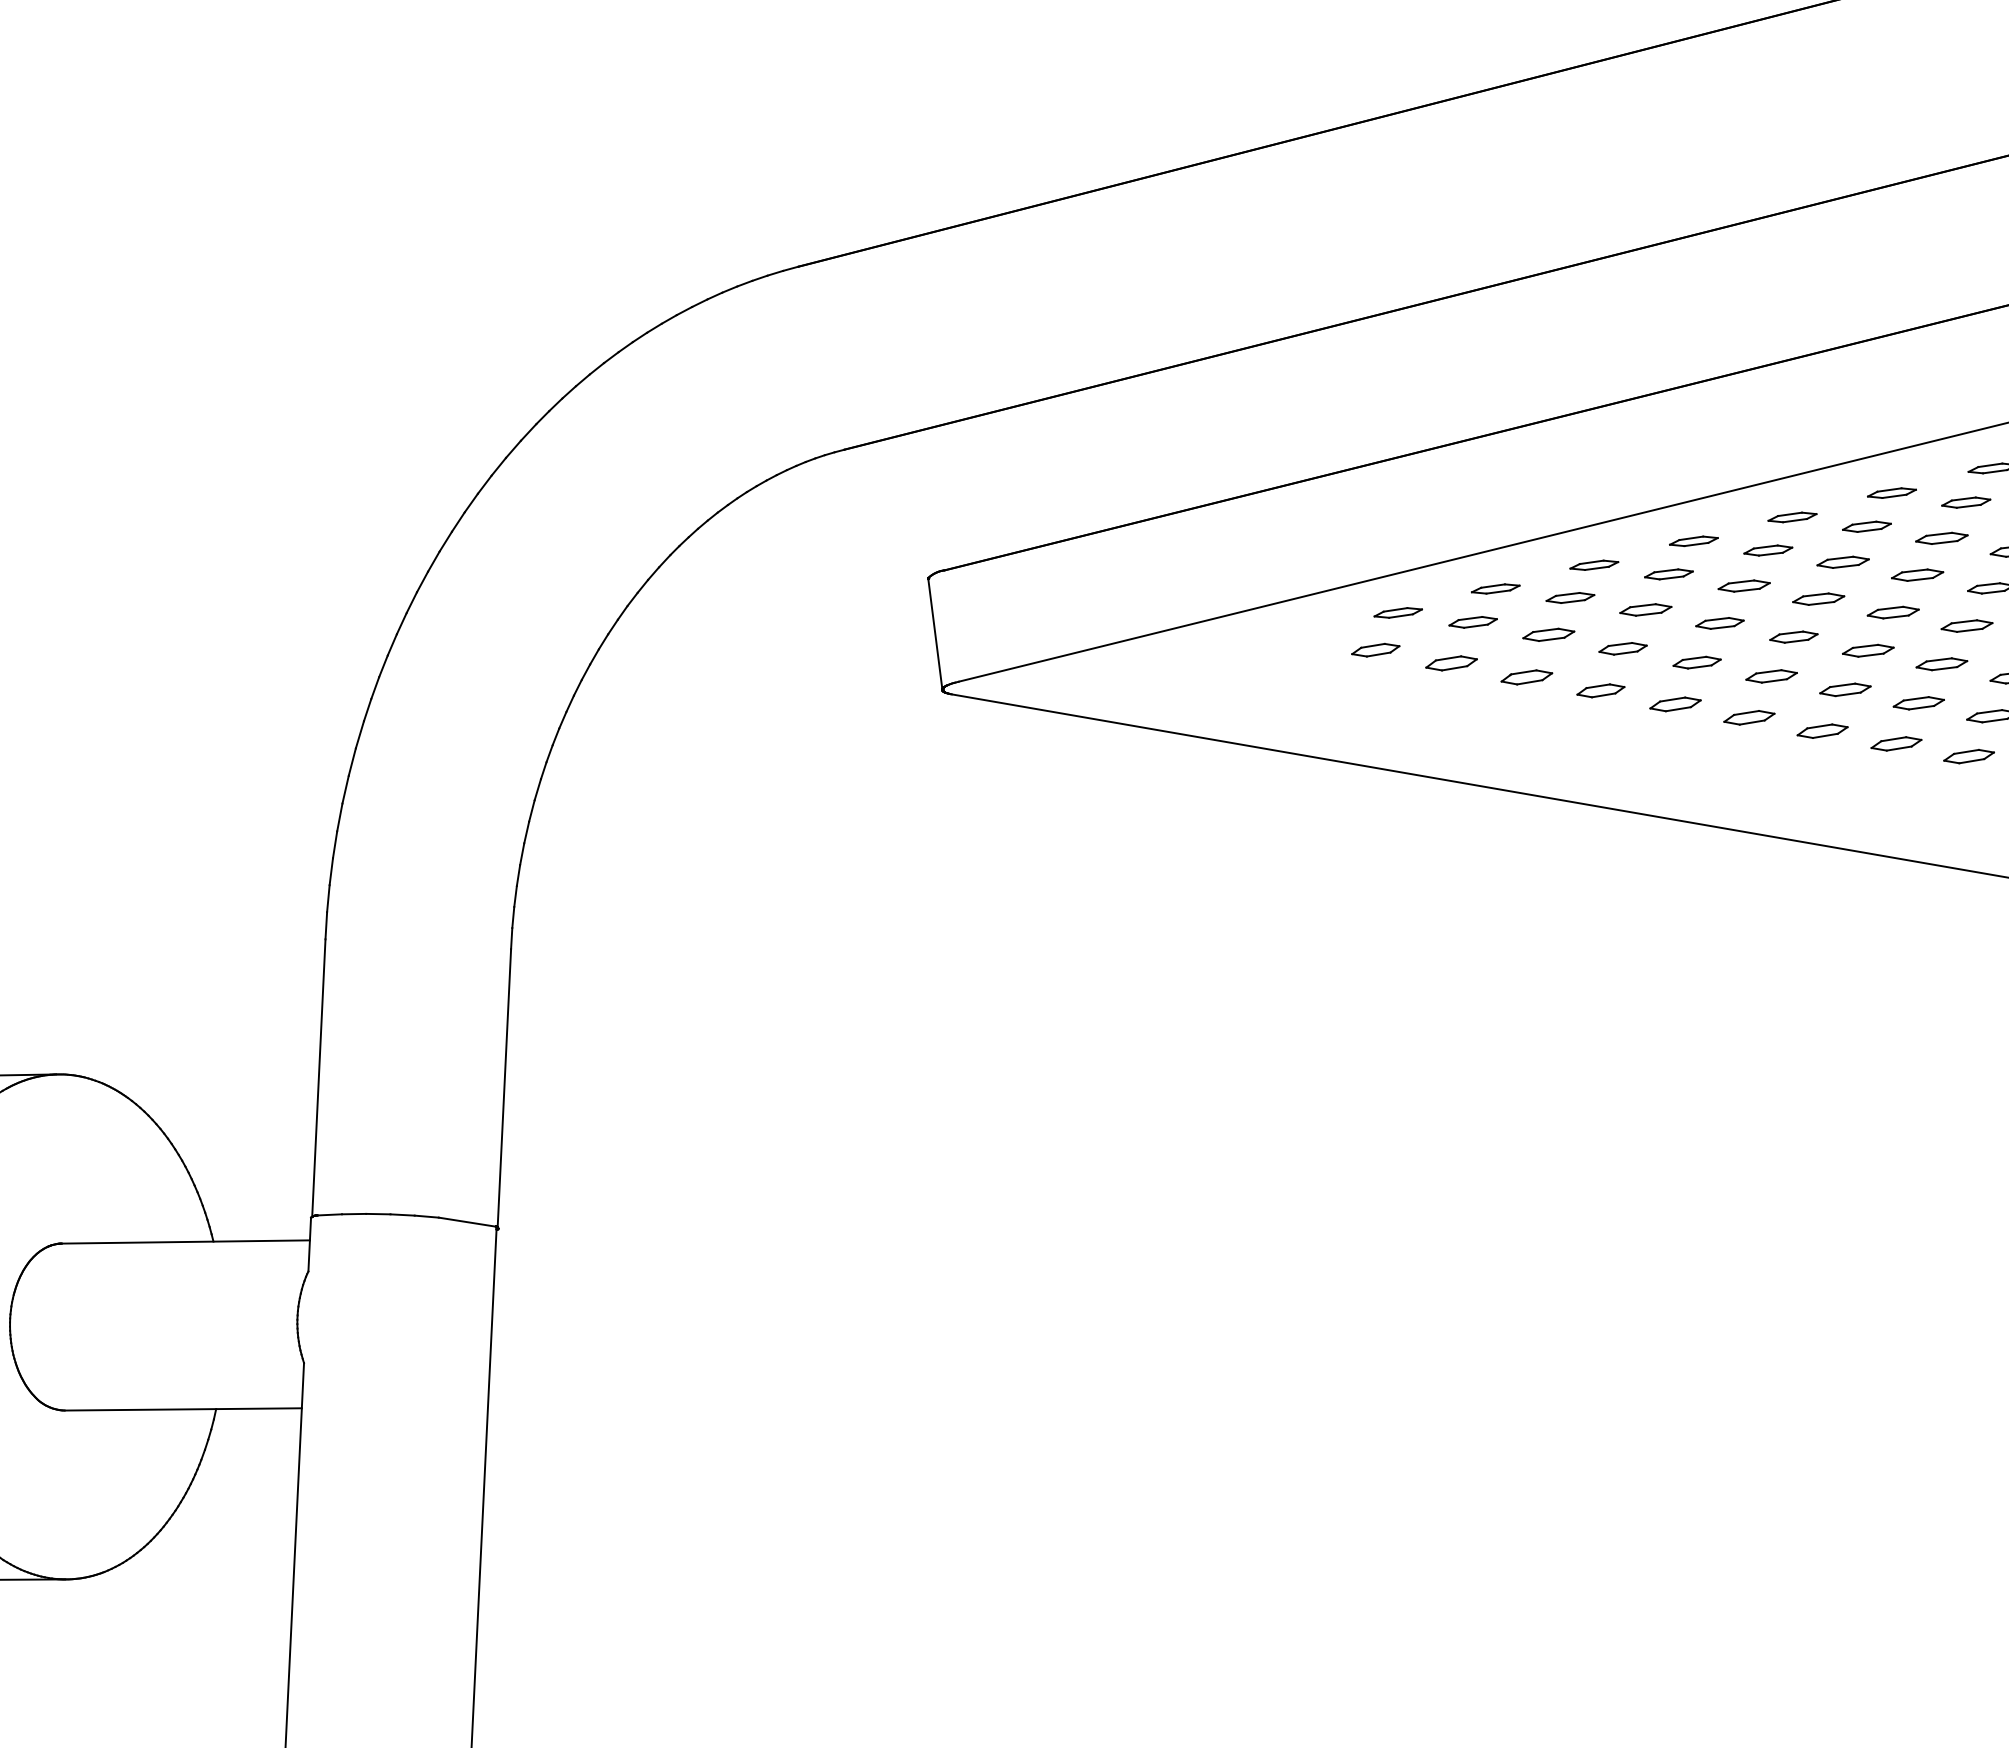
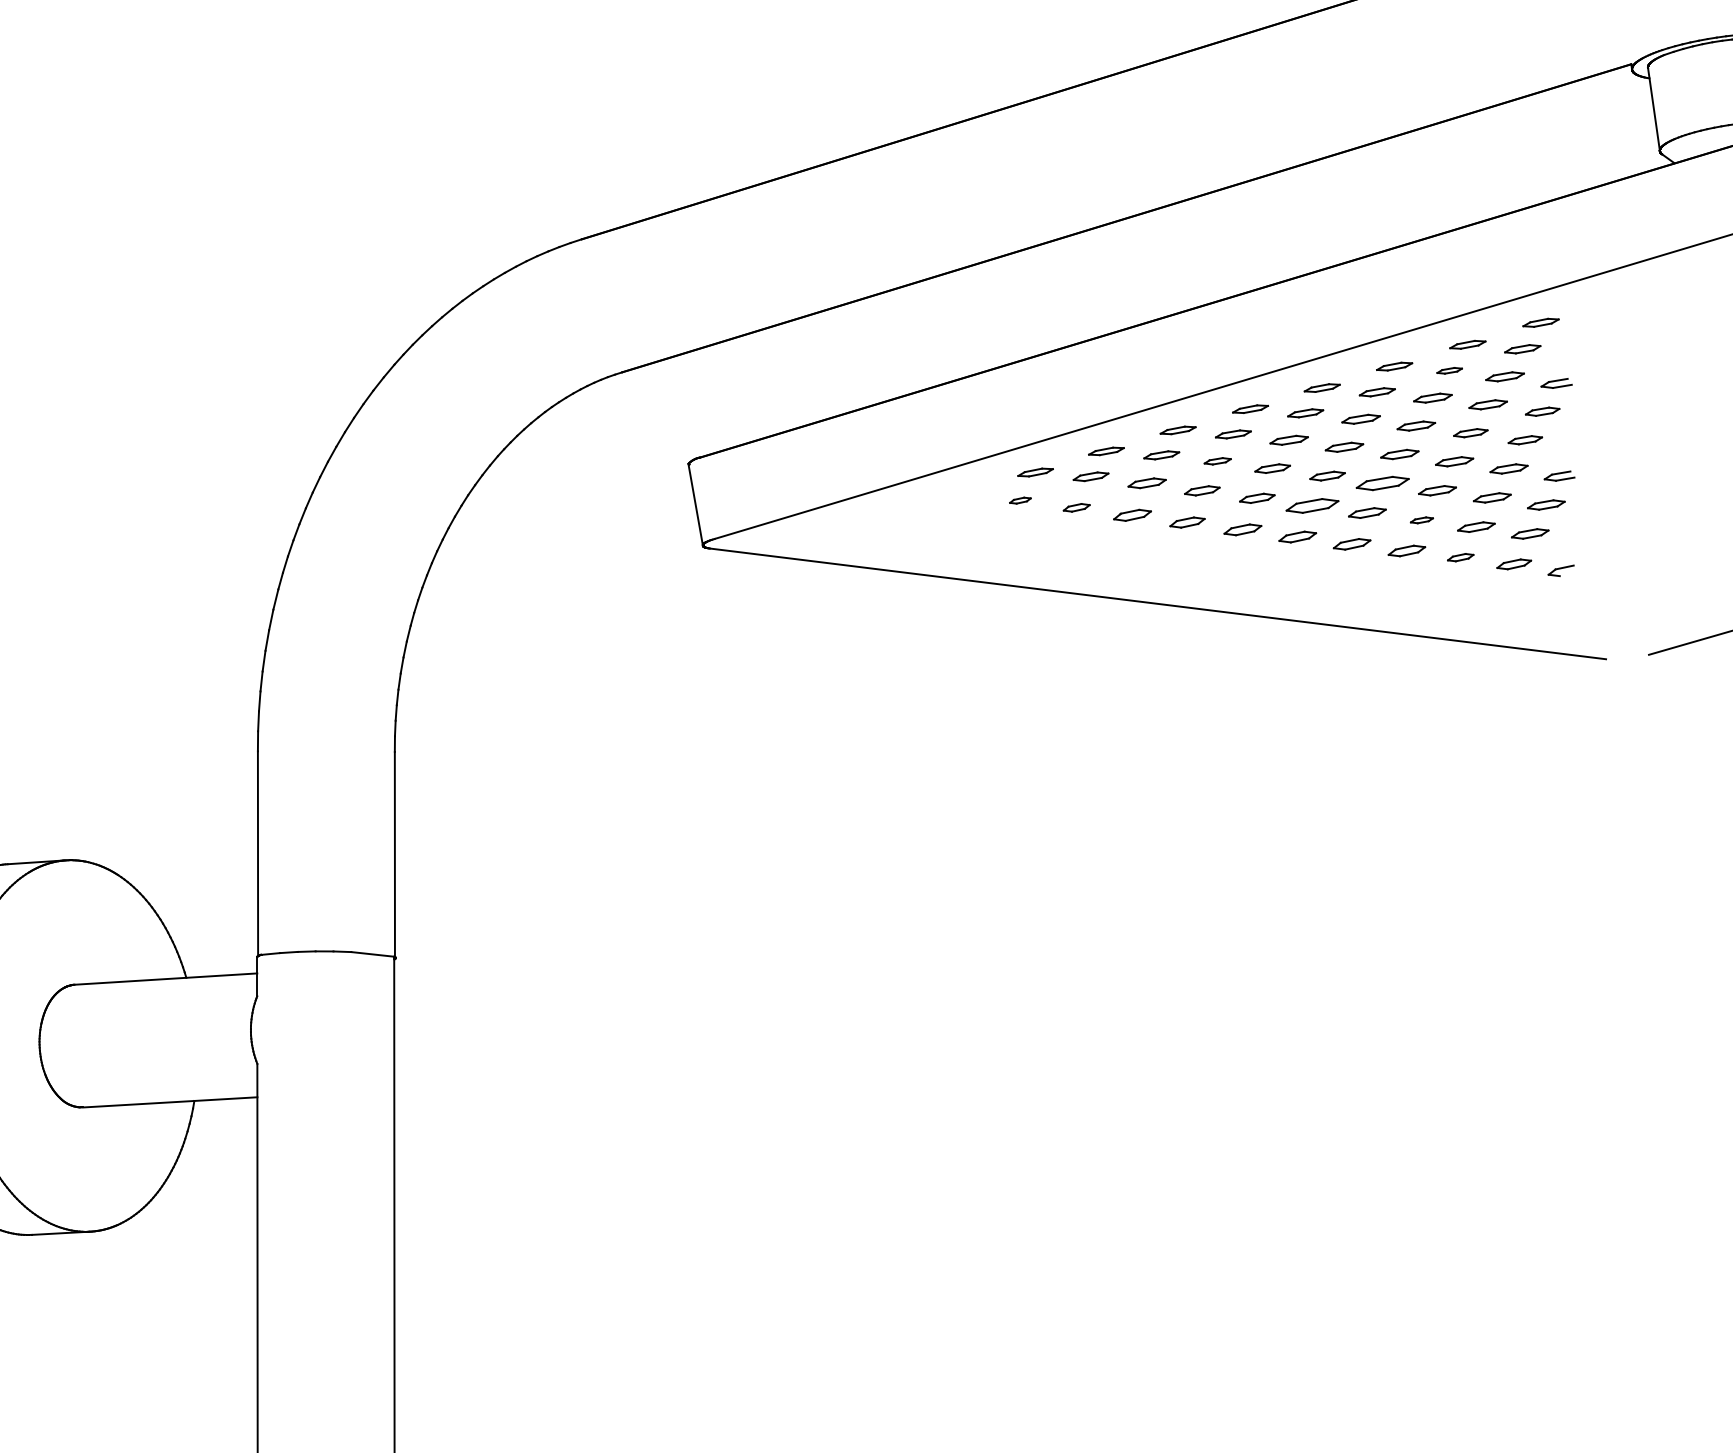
part: (1966, 502) -> (1449, 370), size x0.7
part: (1645, 608) -> (1217, 460), size x0.7
part: (1375, 649) -> (1020, 500), size x0.6
part: (1867, 650) -> (1382, 483), size x1.4
part: (1451, 663) -> (1076, 507), size x0.7
part: (1771, 675) -> (1312, 505), size x1.4
part: (1918, 703) -> (1421, 520), size x0.6
part: (1968, 756) -> (1460, 557), size x0.7

